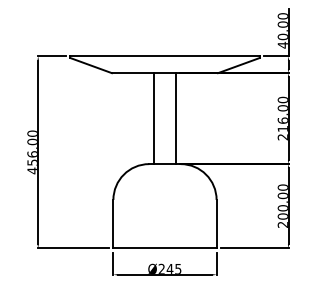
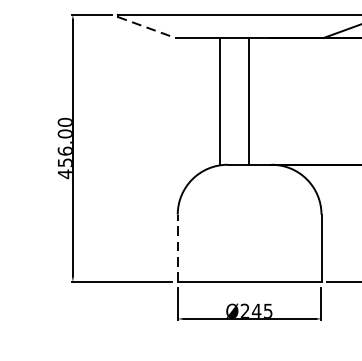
line: (91, 65) -> (147, 27), solid -> dashed
line: (154, 118) -> (219, 101), moved
line: (175, 118) -> (248, 101), moved
line: (113, 223) -> (177, 247), solid -> dashed

